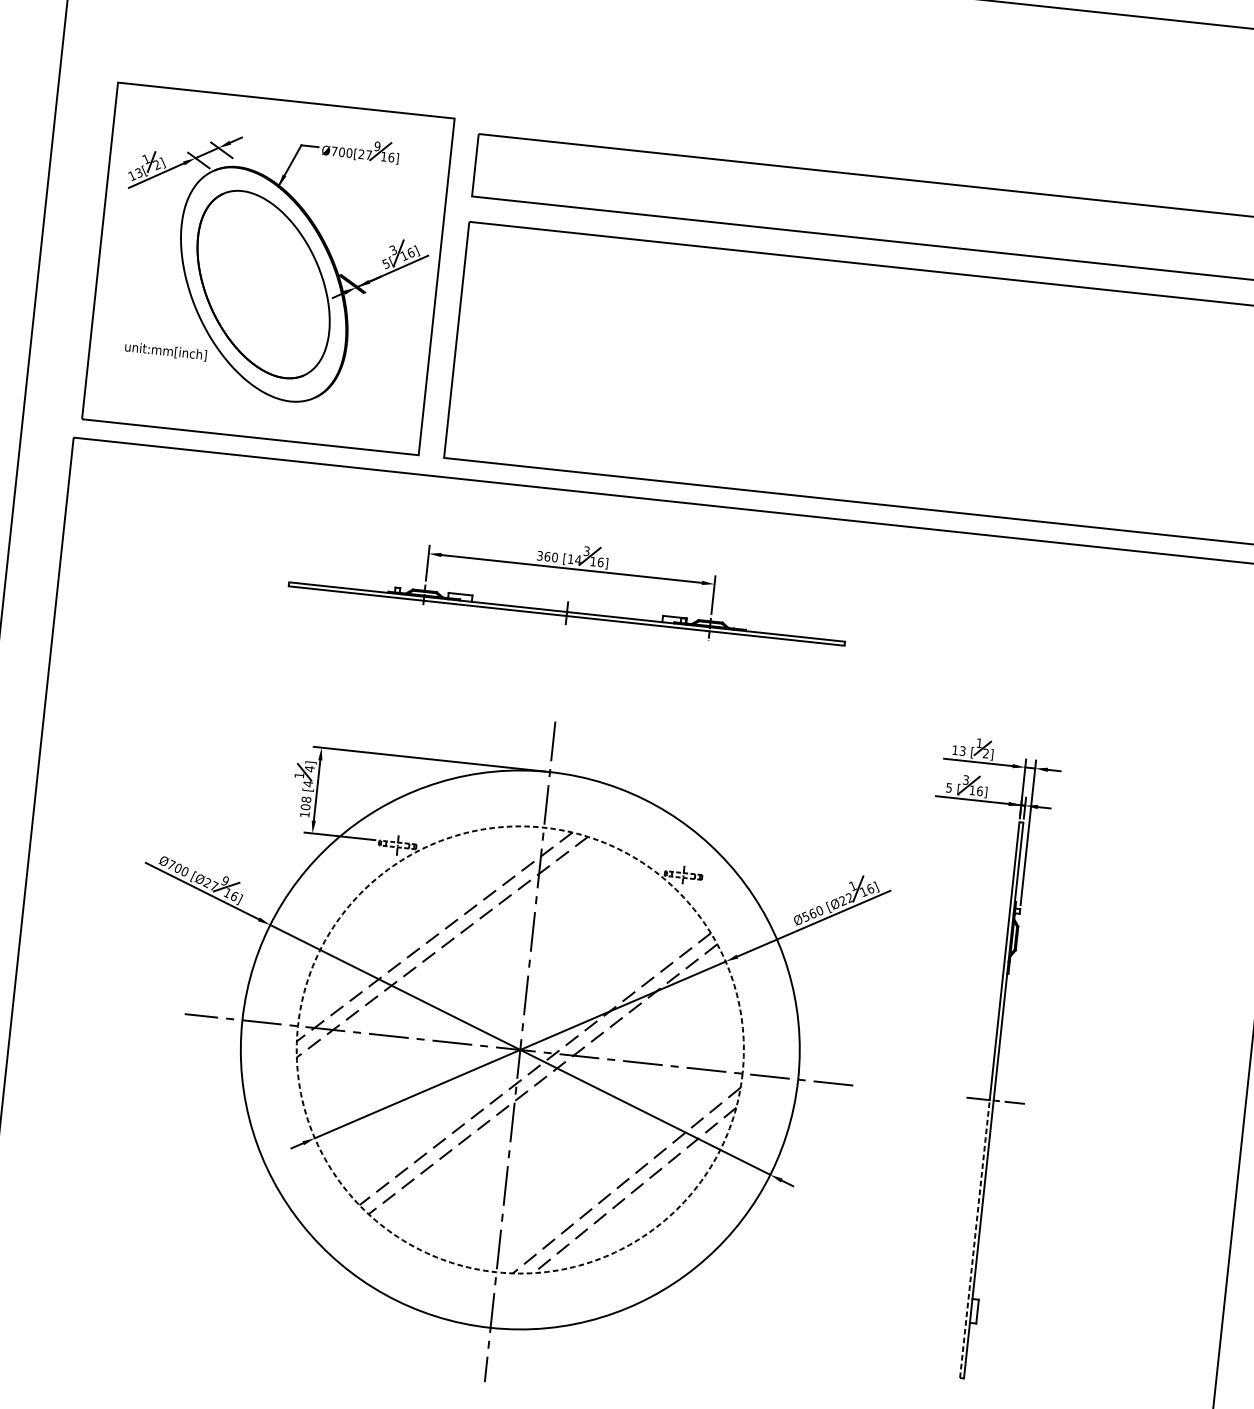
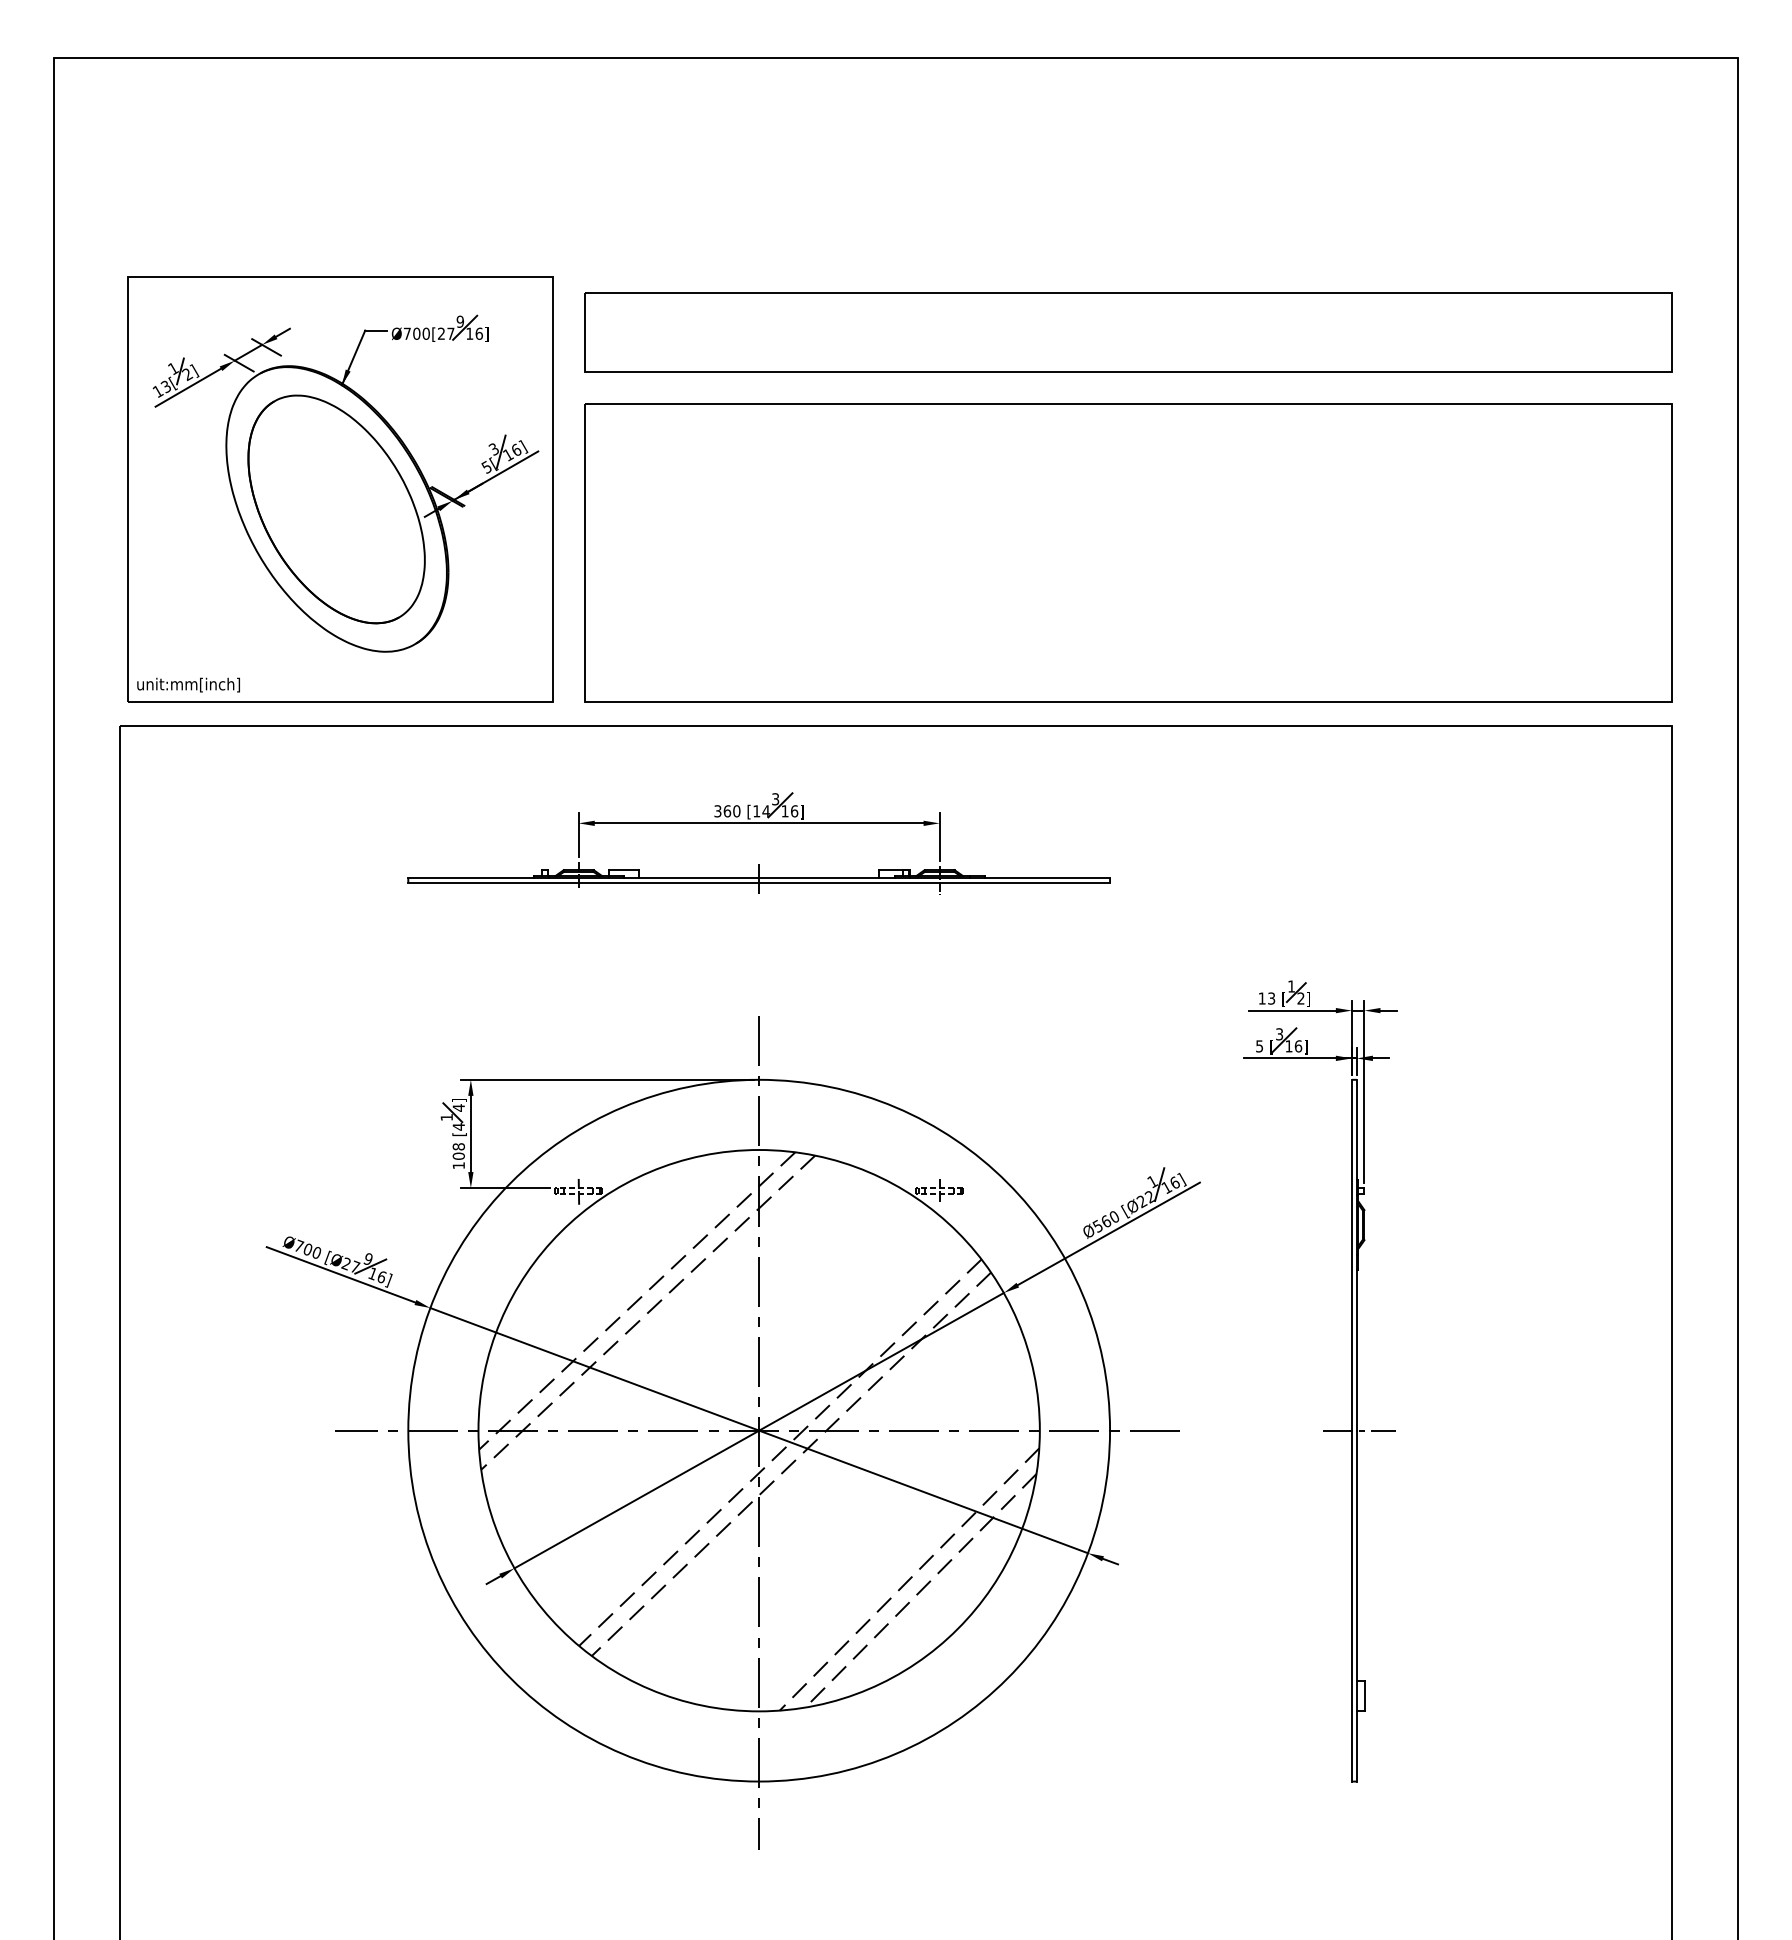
text: (165, 351) -> (188, 684), moved
circle: (519, 1049) -> (758, 1430), dashed -> solid
line: (974, 1238) -> (1351, 1605), dashed -> solid

